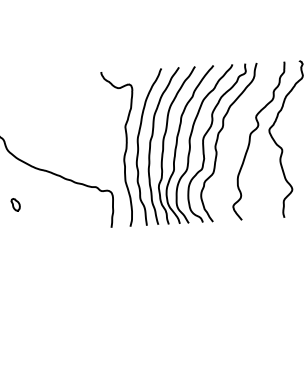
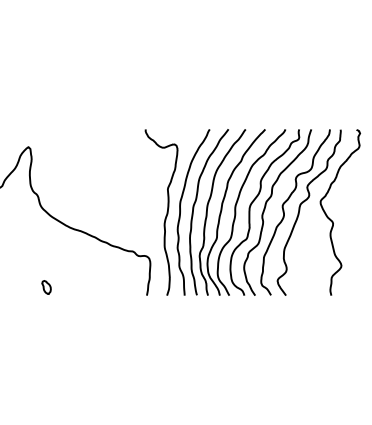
curve: (236, 142) -> (284, 212), added
part: (15, 204) -> (46, 287), moved

